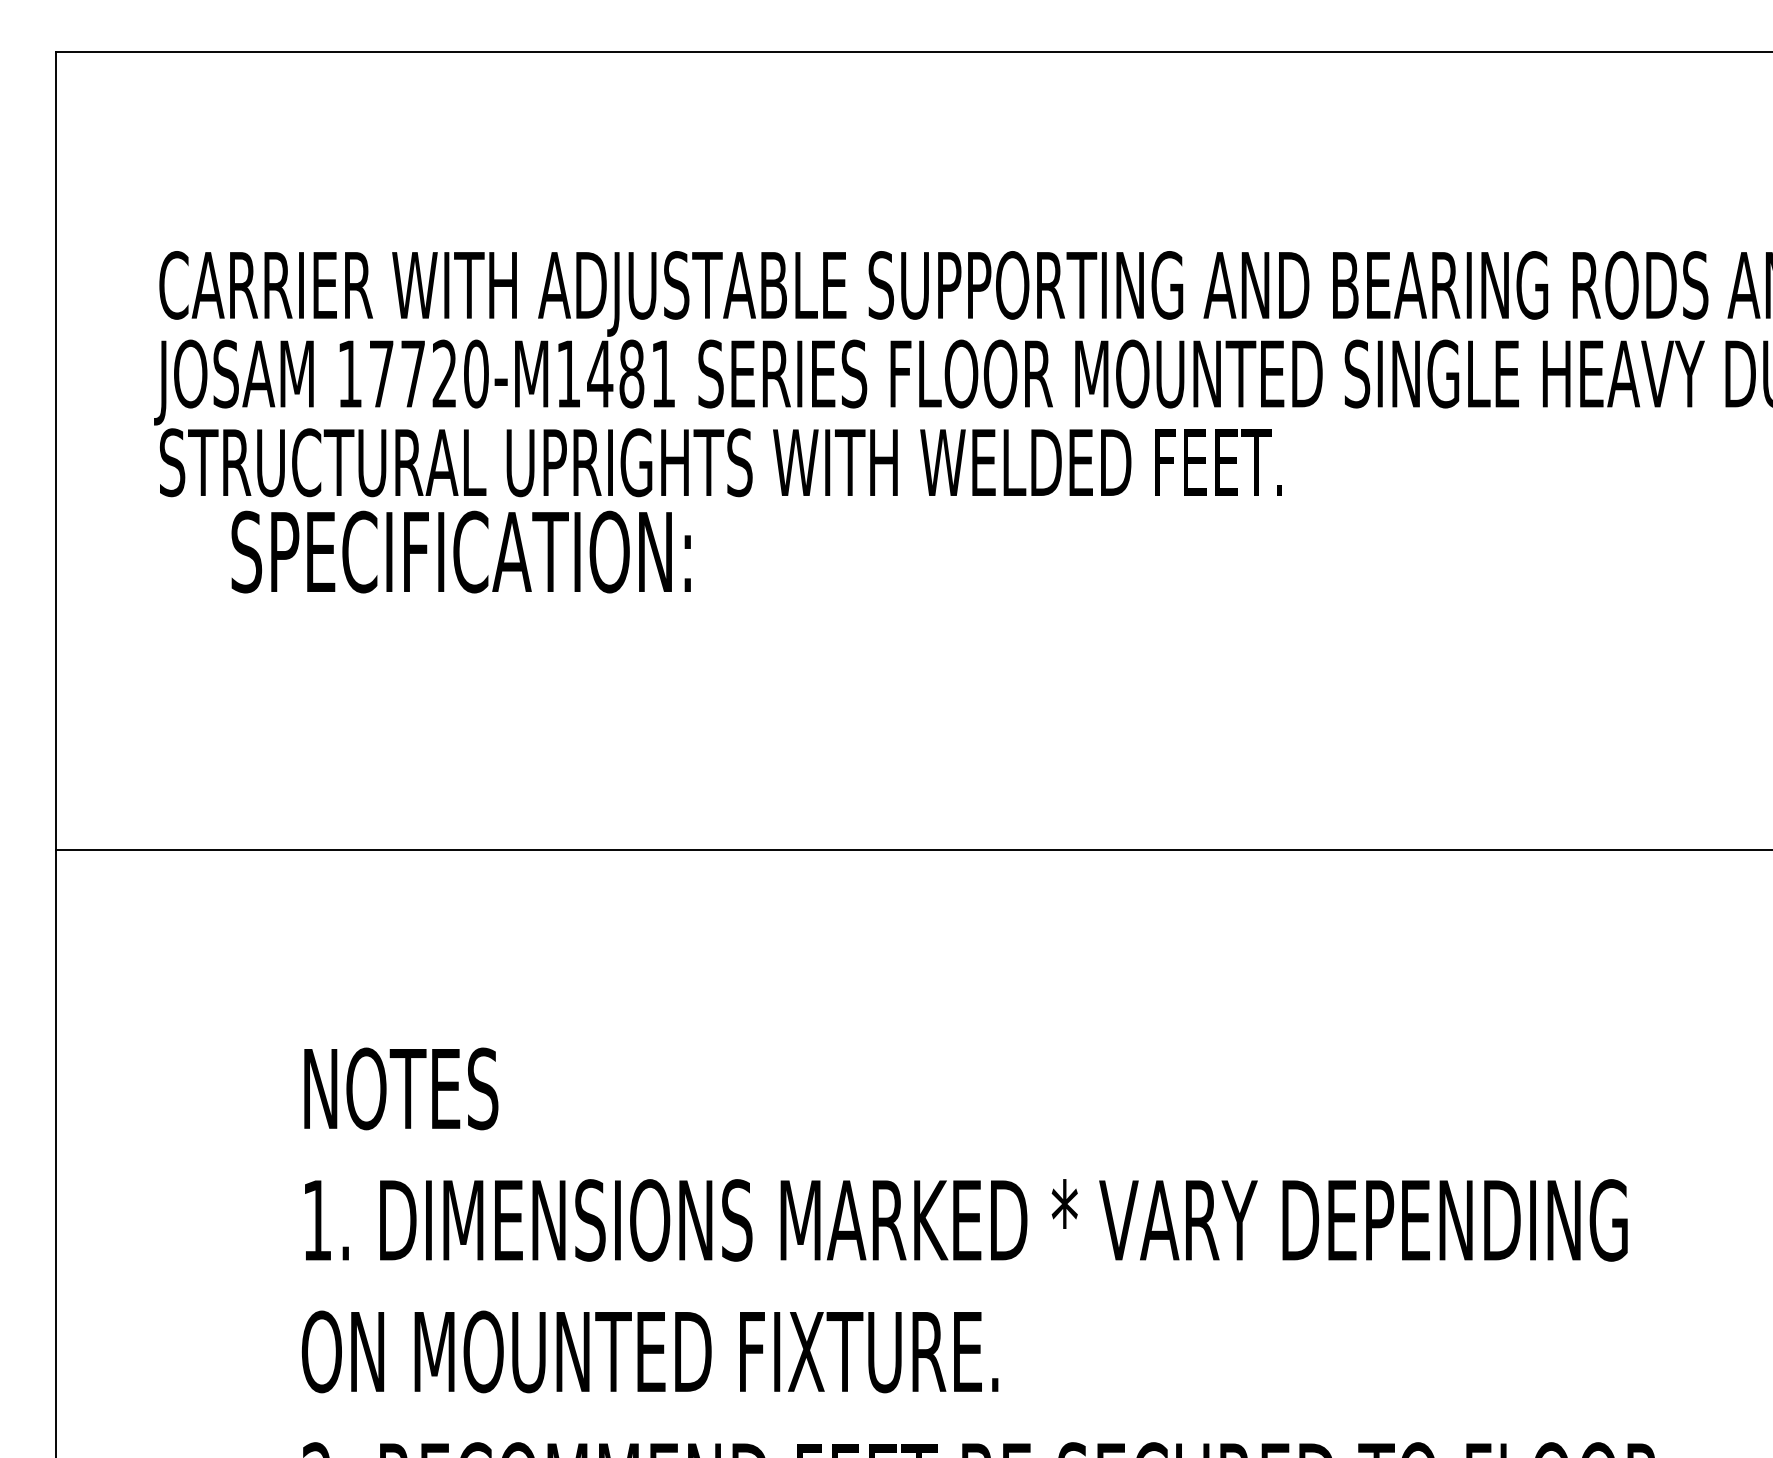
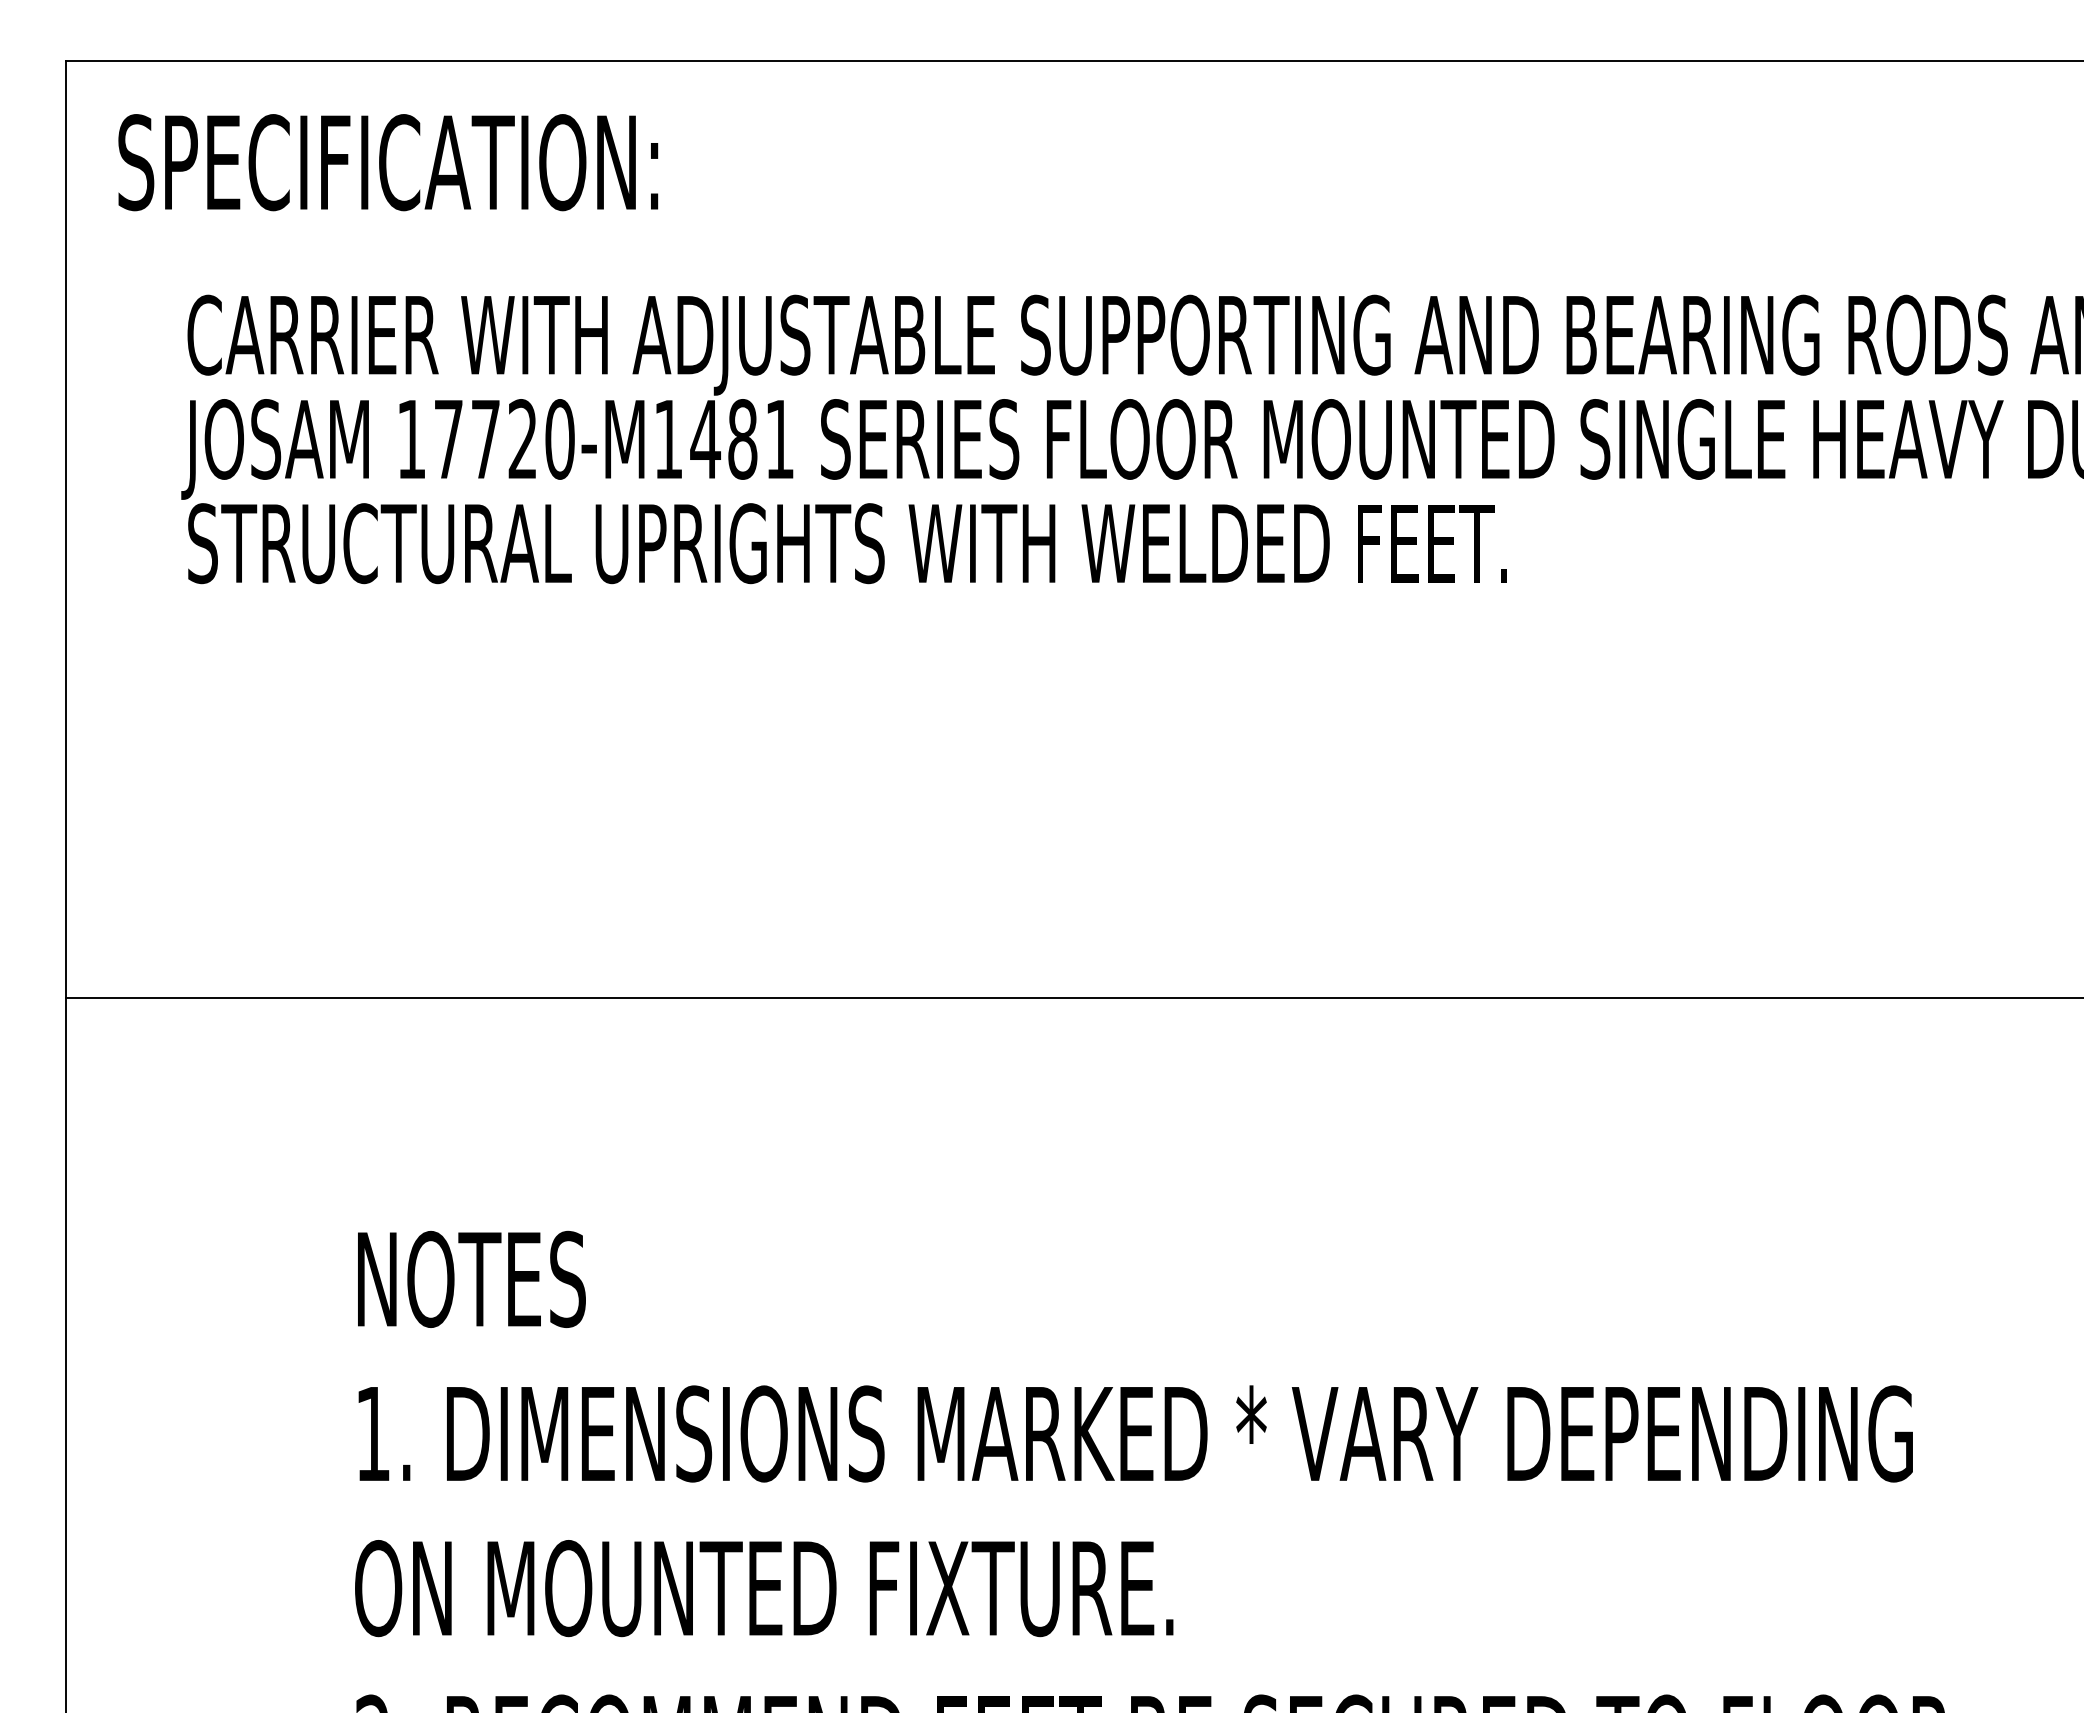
text: (461, 551) -> (388, 162), moved

